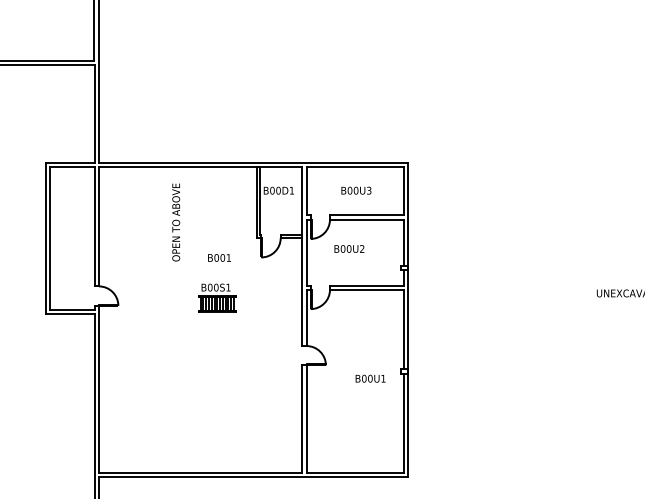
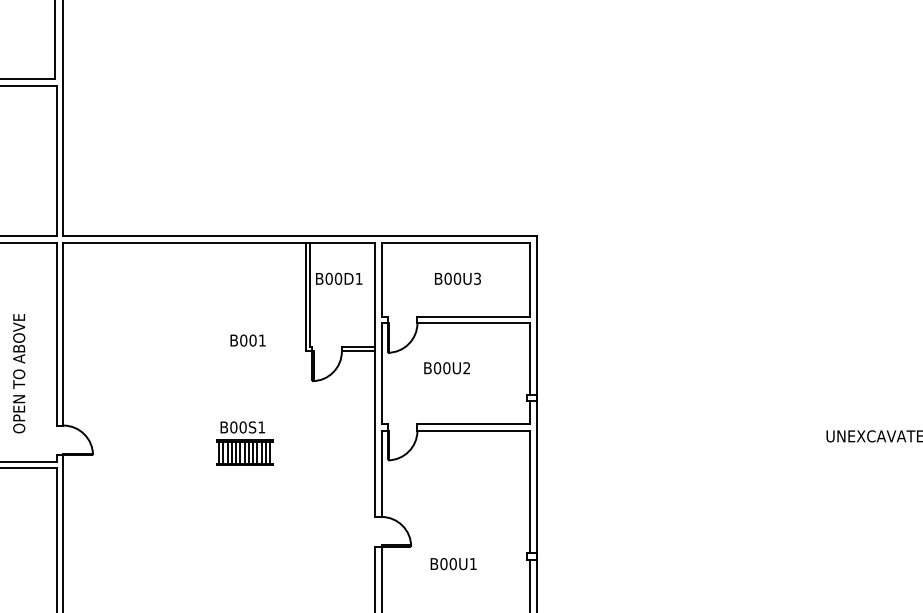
text: (176, 222) -> (19, 373), moved
text: (219, 257) -> (248, 339), moved
text: (370, 378) -> (453, 563), moved

